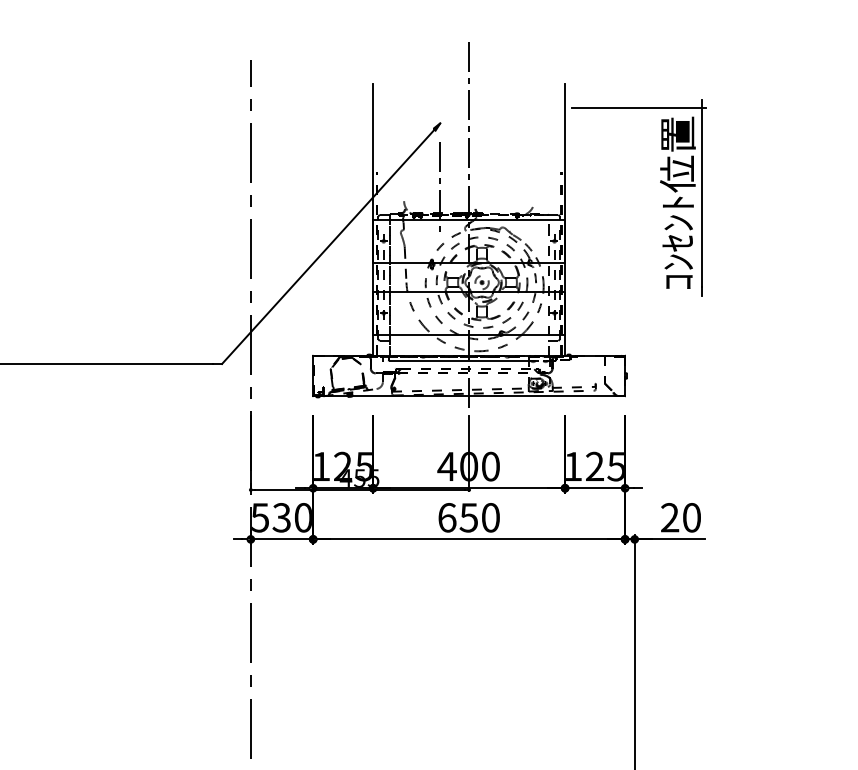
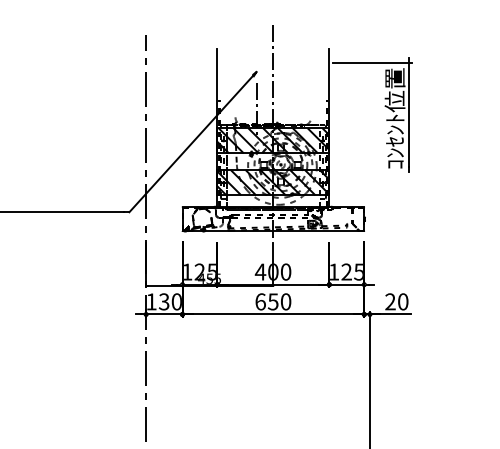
hatch: (469, 240) -> (273, 140), added
hatch: (469, 312) -> (273, 182), added
text: (259, 517) -> (151, 301), 530 -> 130

